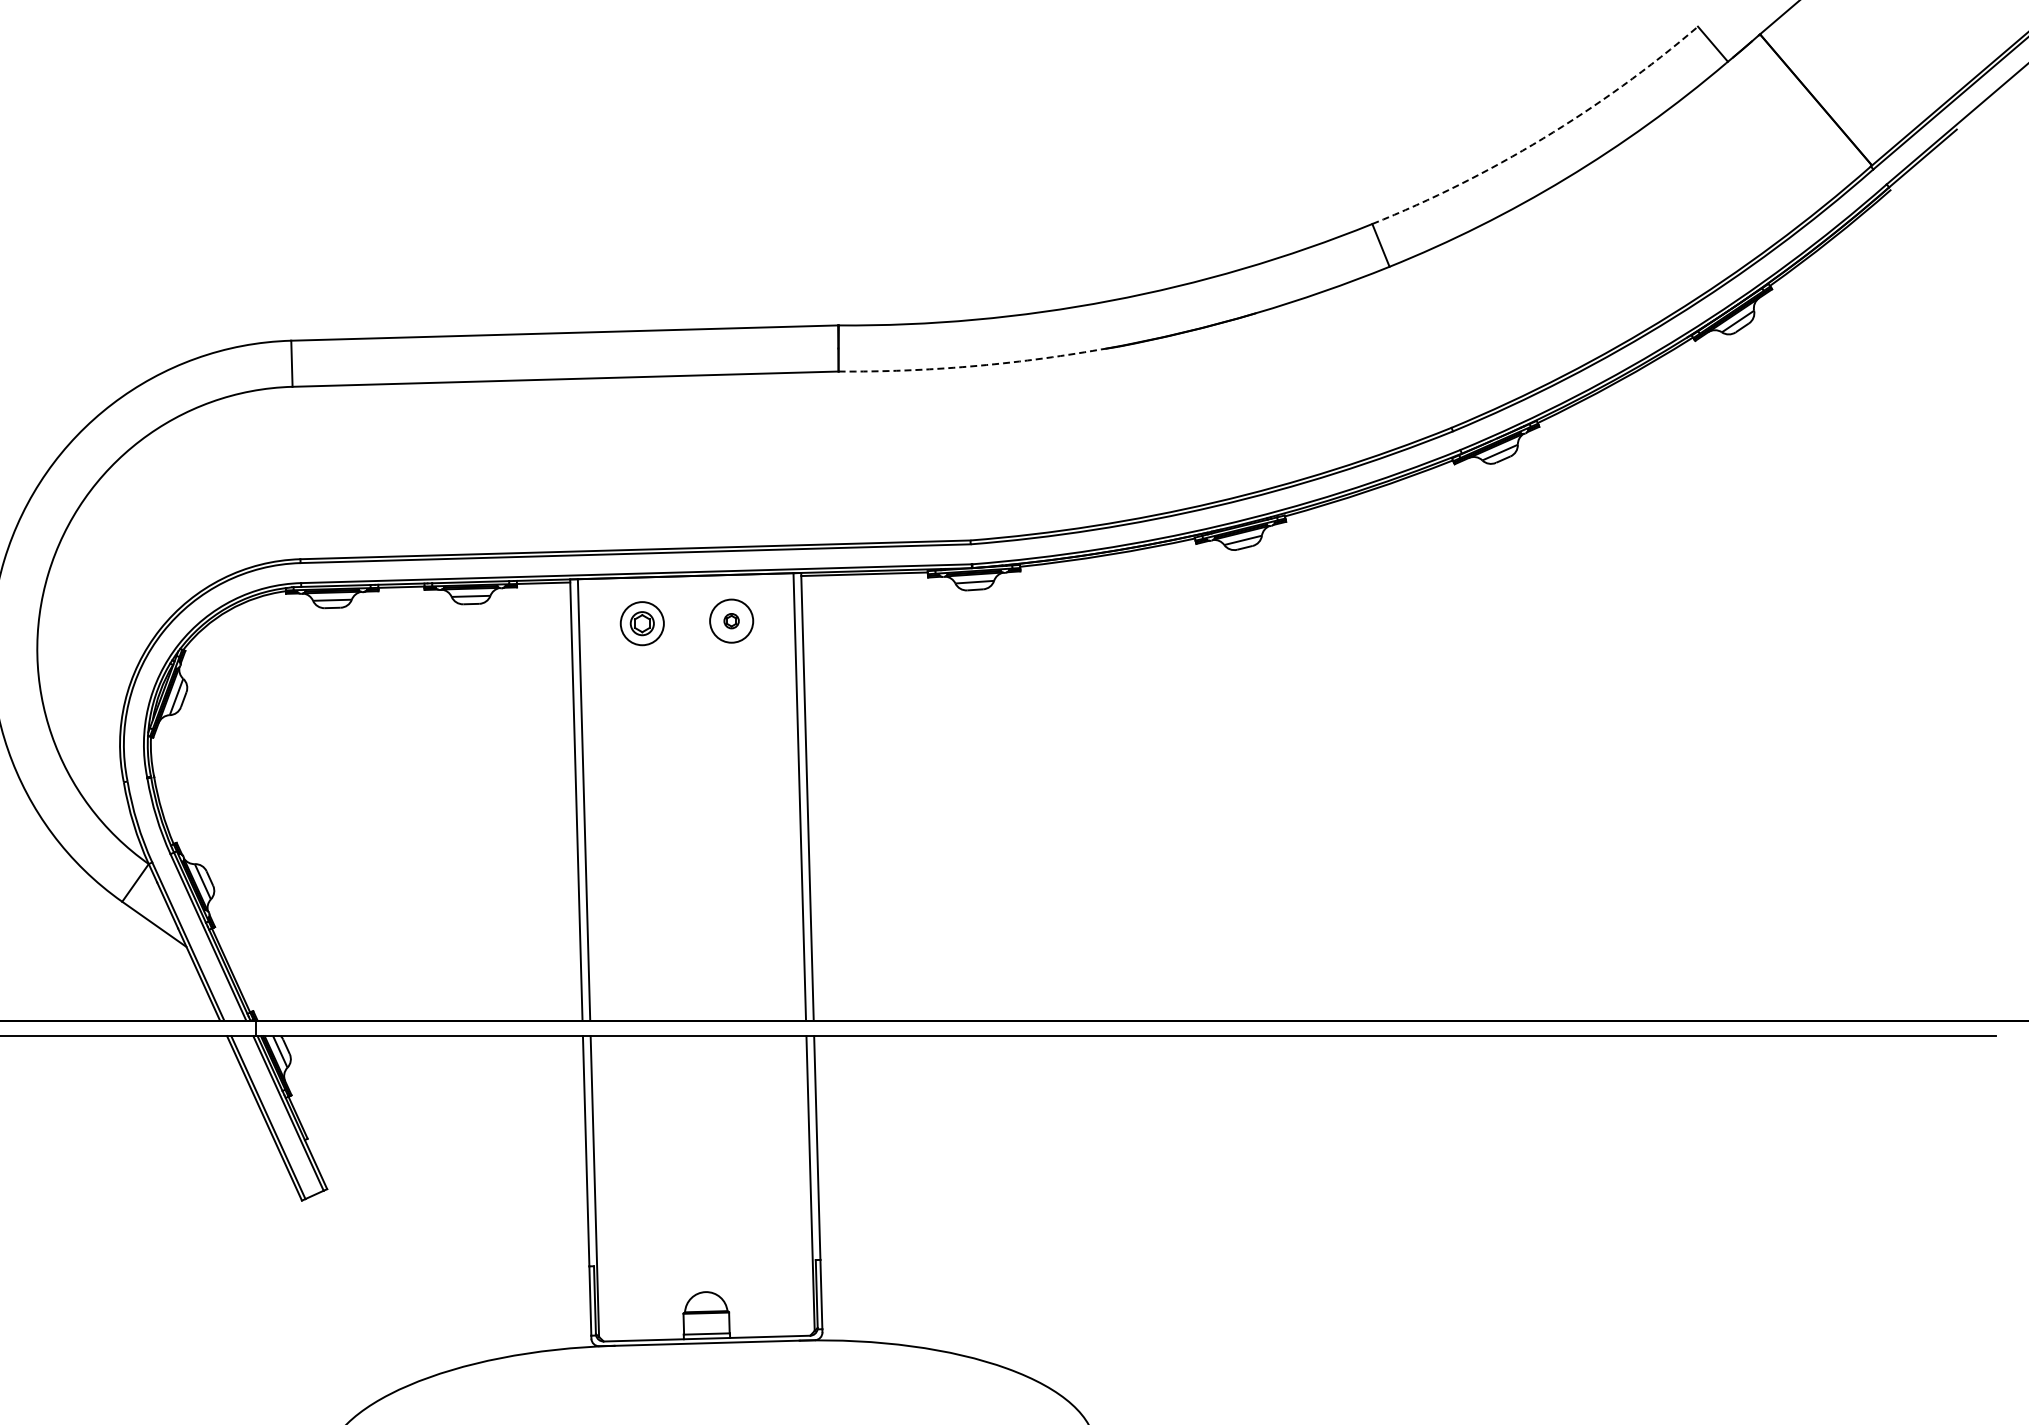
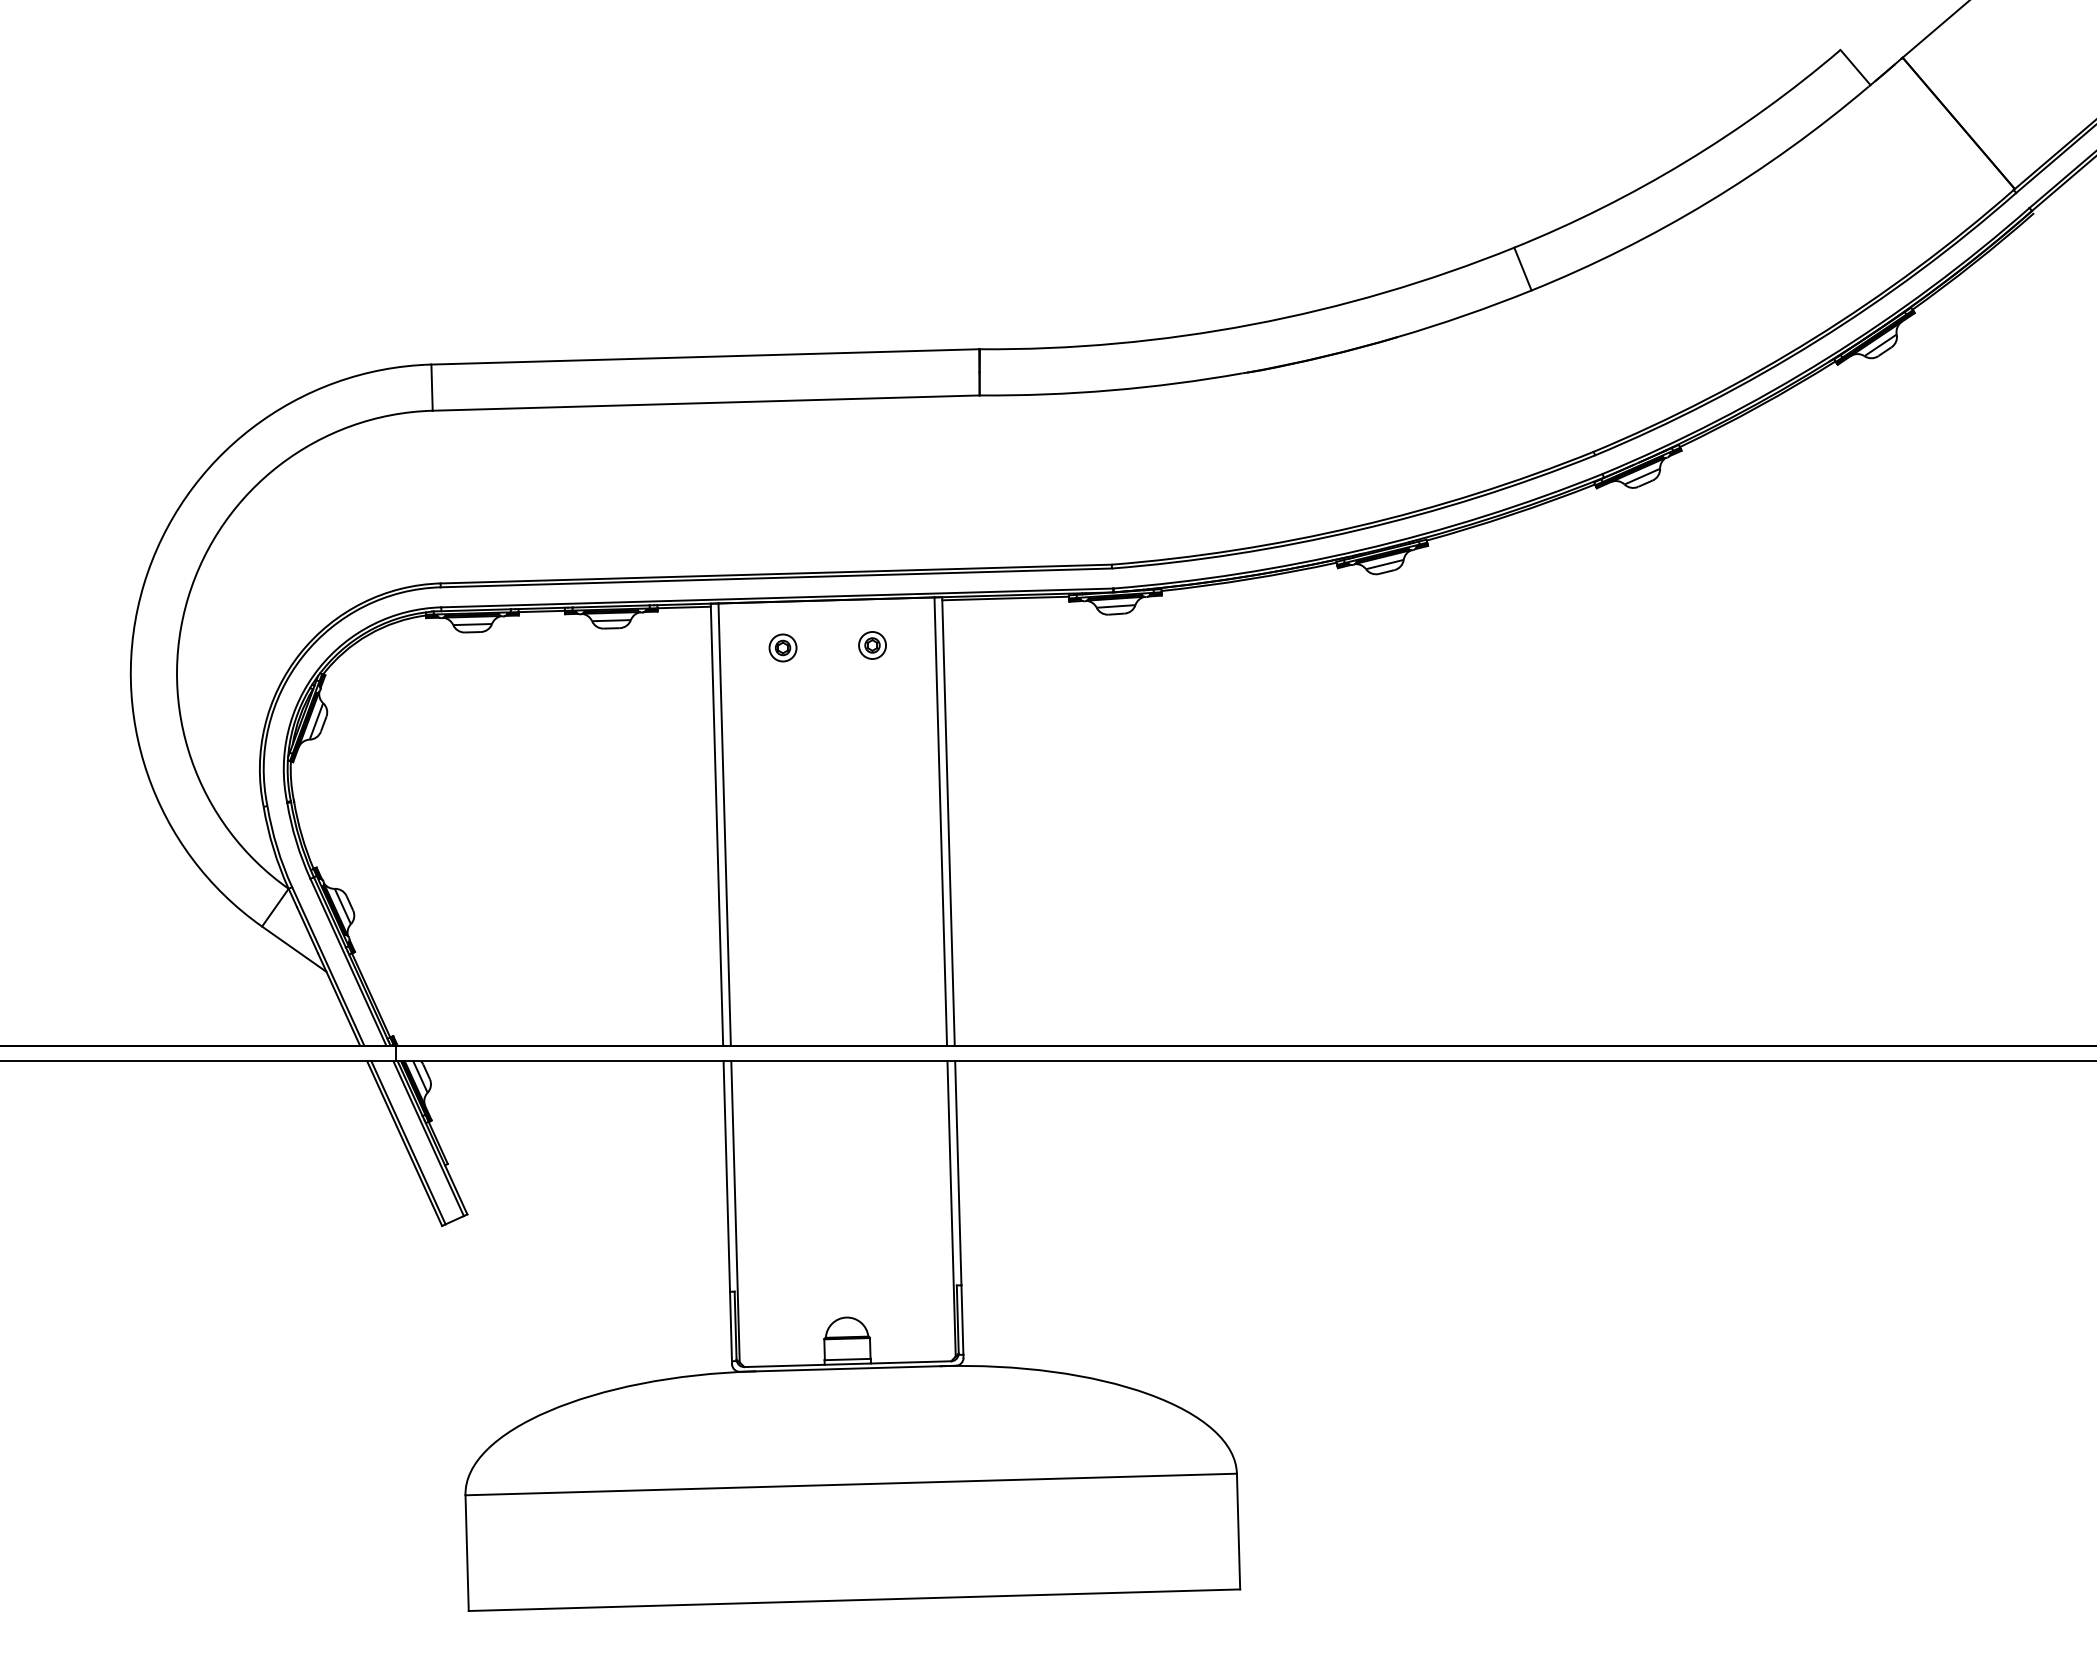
arc: (1543, 138) -> (1685, 162), dashed -> solid
arc: (970, 366) -> (1111, 390), dashed -> solid
circle: (731, 621) -> (872, 645), size x0.62
part: (641, 623) -> (782, 647), size x0.62

